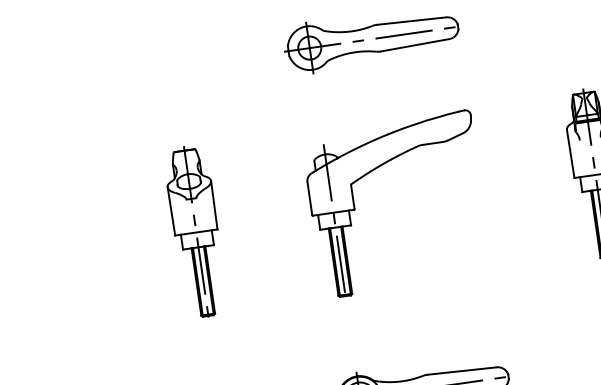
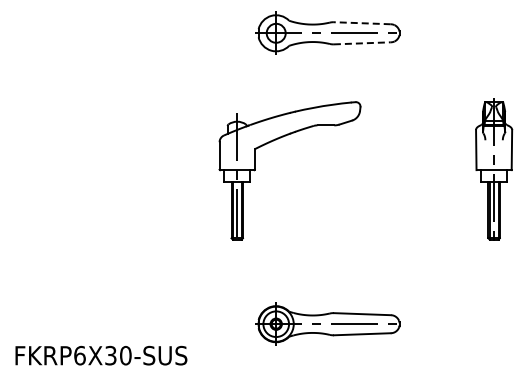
line: (410, 21) -> (361, 23), solid -> dashed
line: (415, 45) -> (362, 43), solid -> dashed
part: (375, 170) -> (276, 140), moved
part: (196, 231) -> (162, 169), removed

